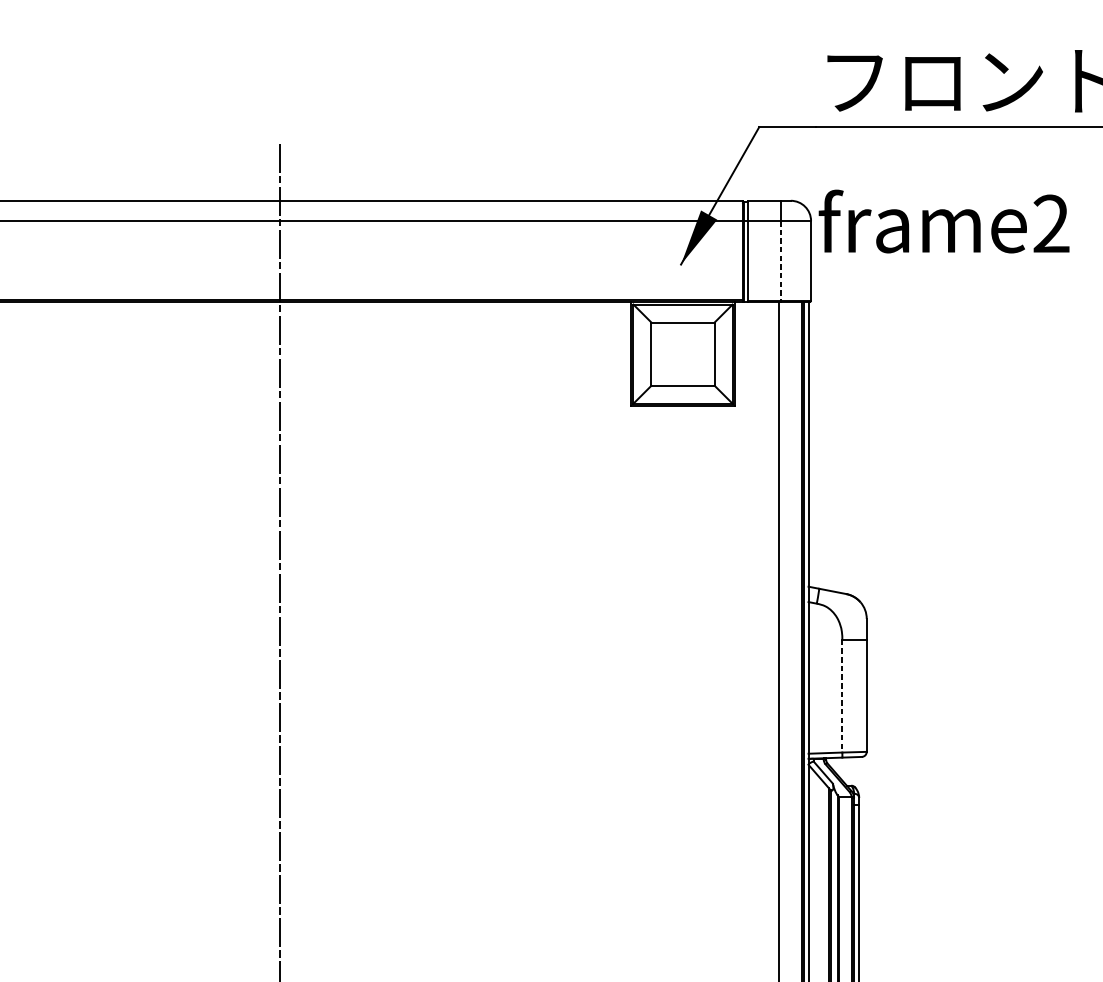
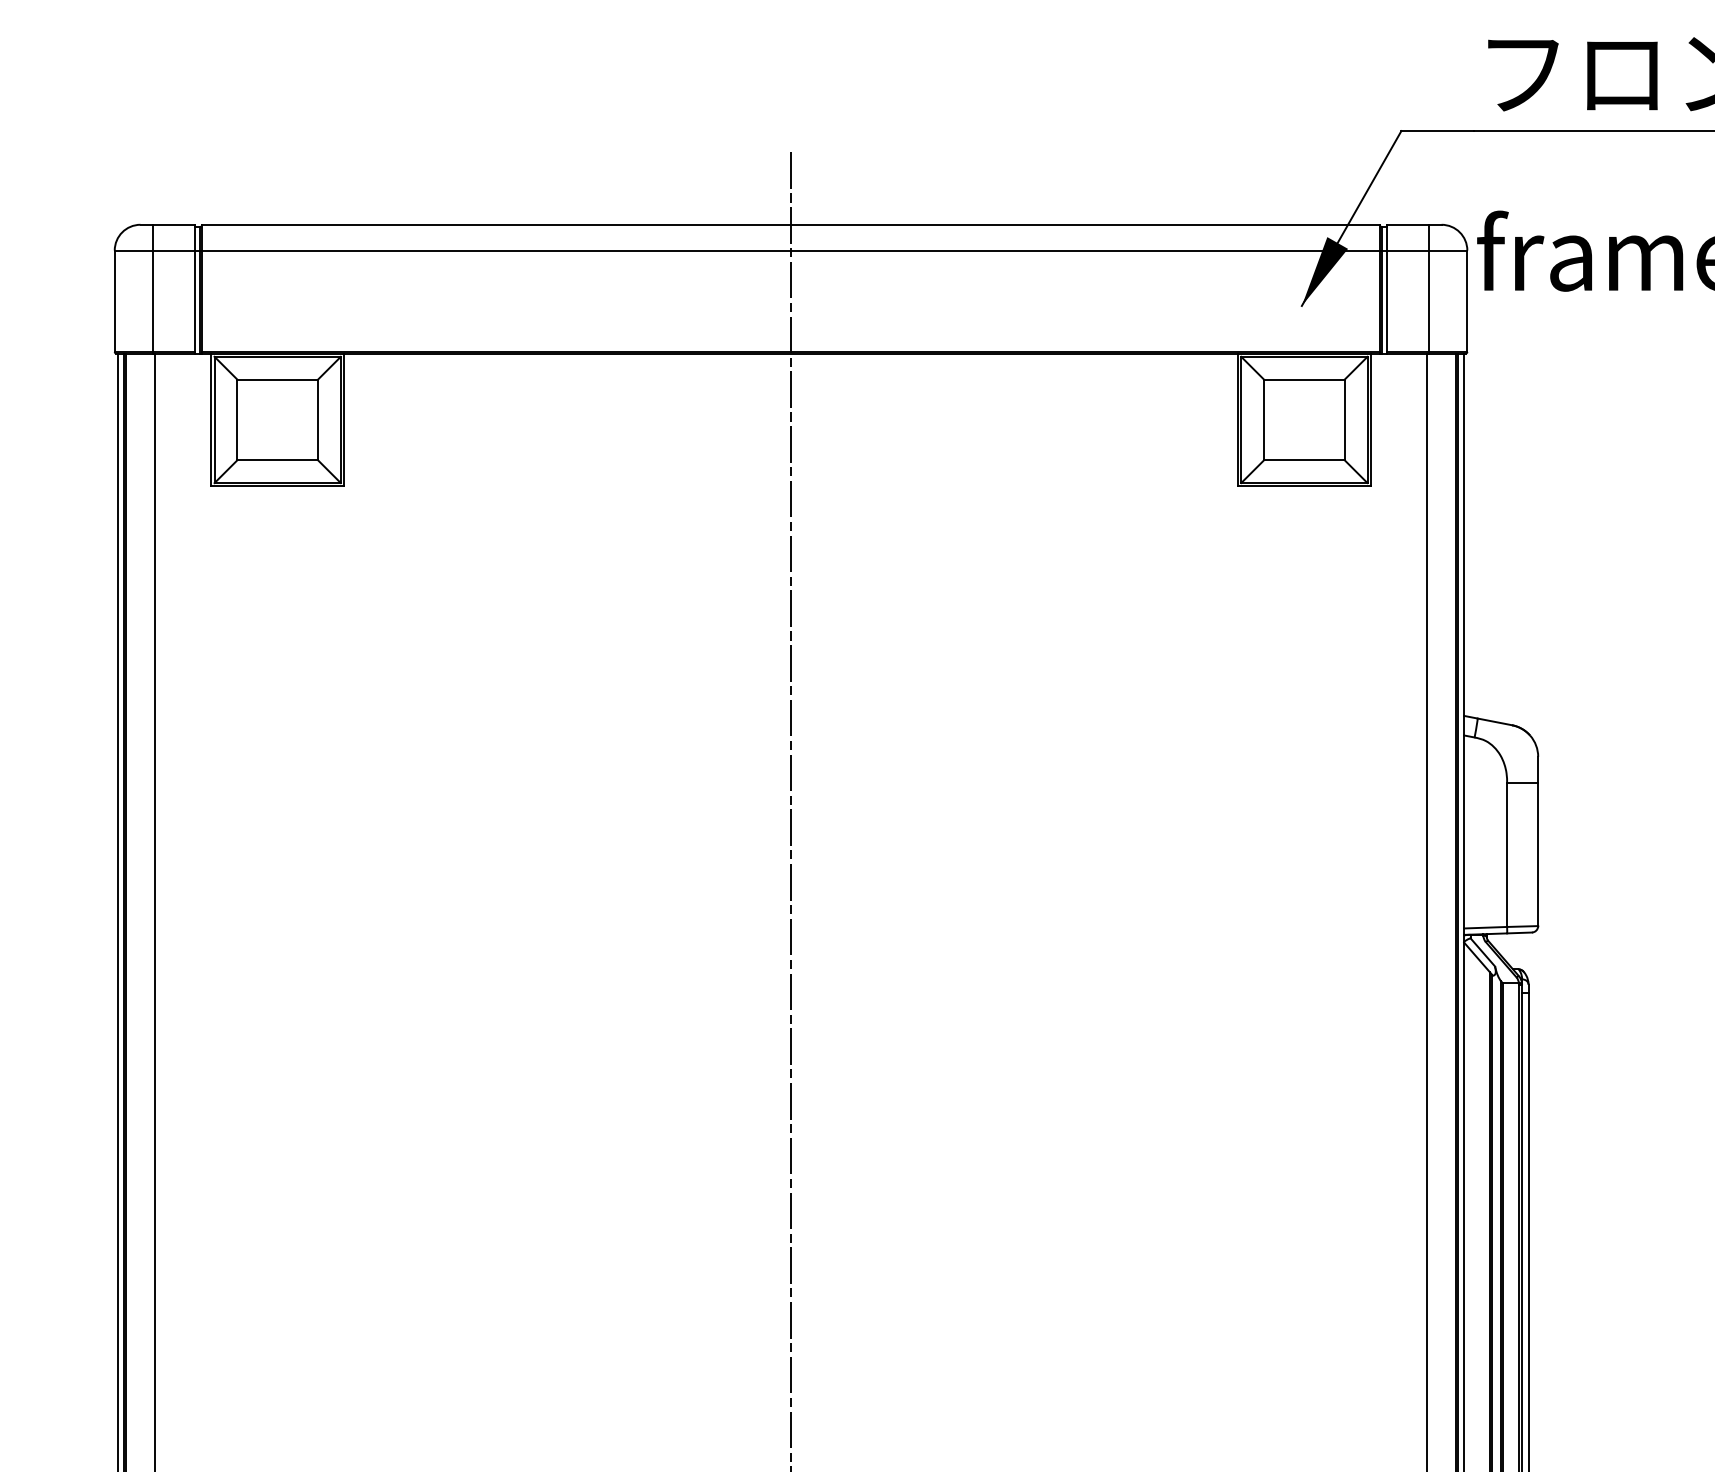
line: (780, 261) -> (1428, 301), dashed -> solid
line: (842, 696) -> (1507, 855), dashed -> solid

